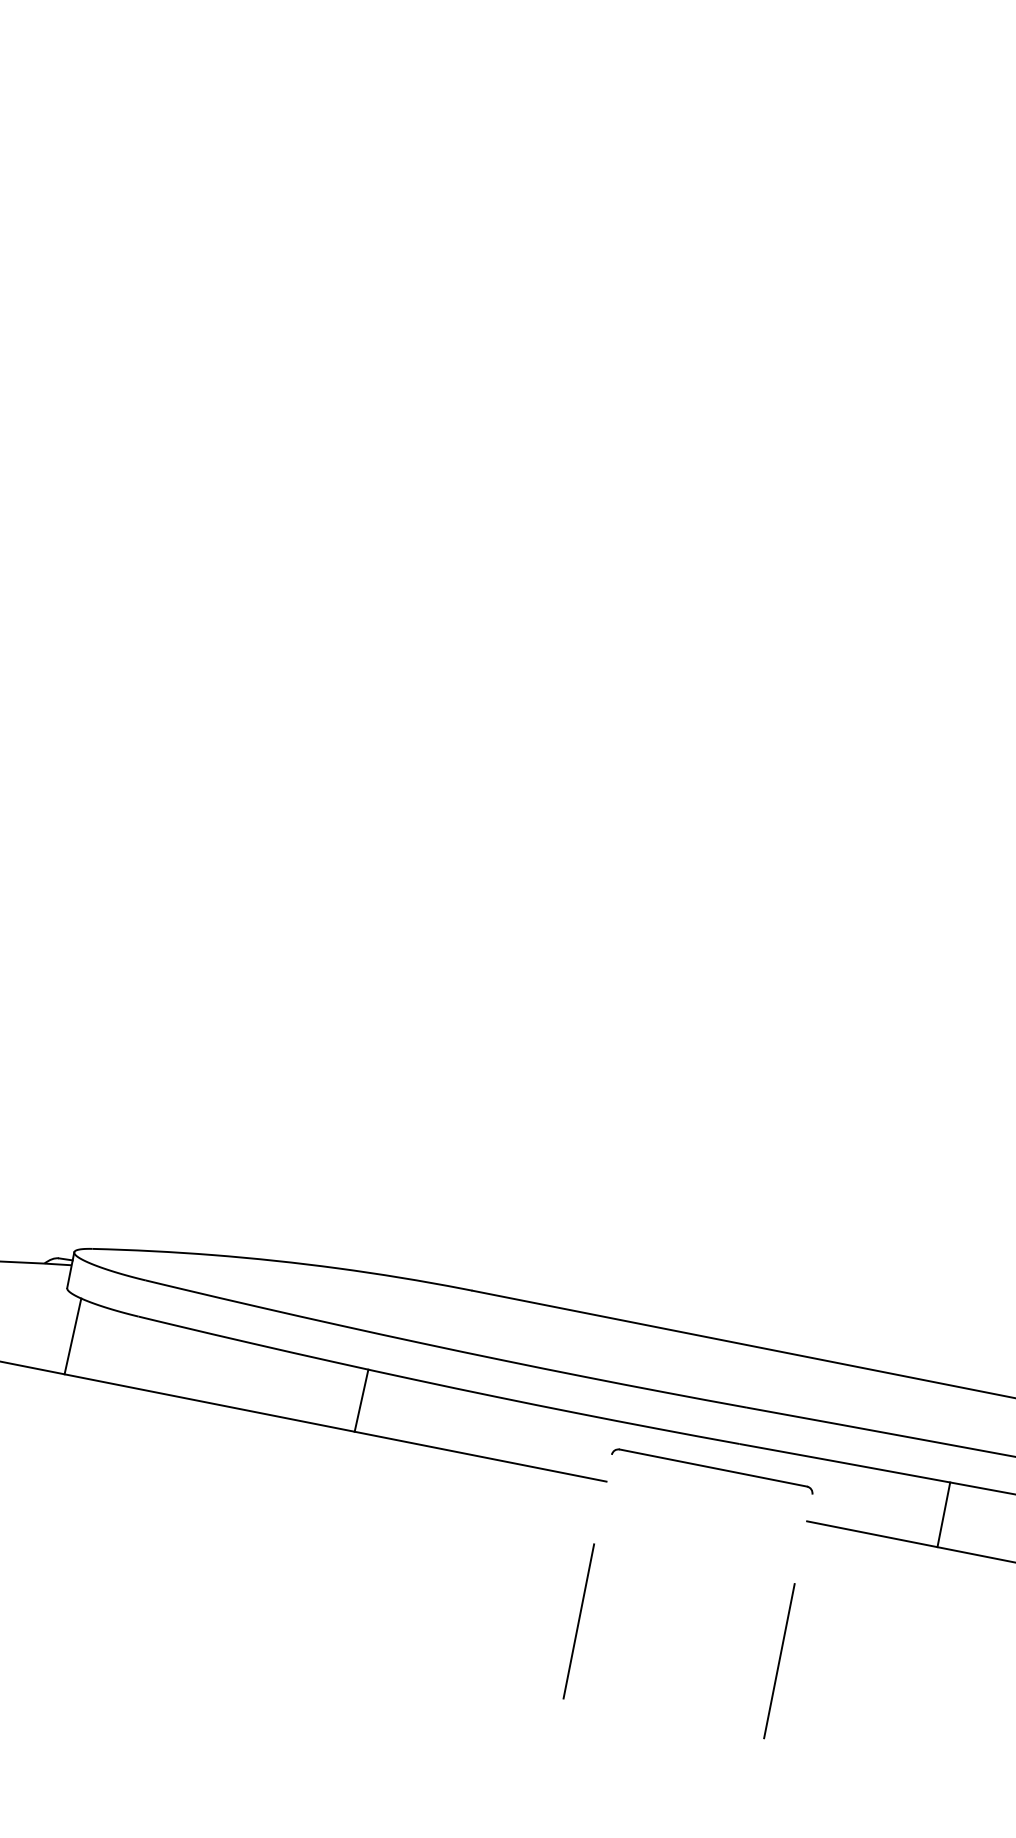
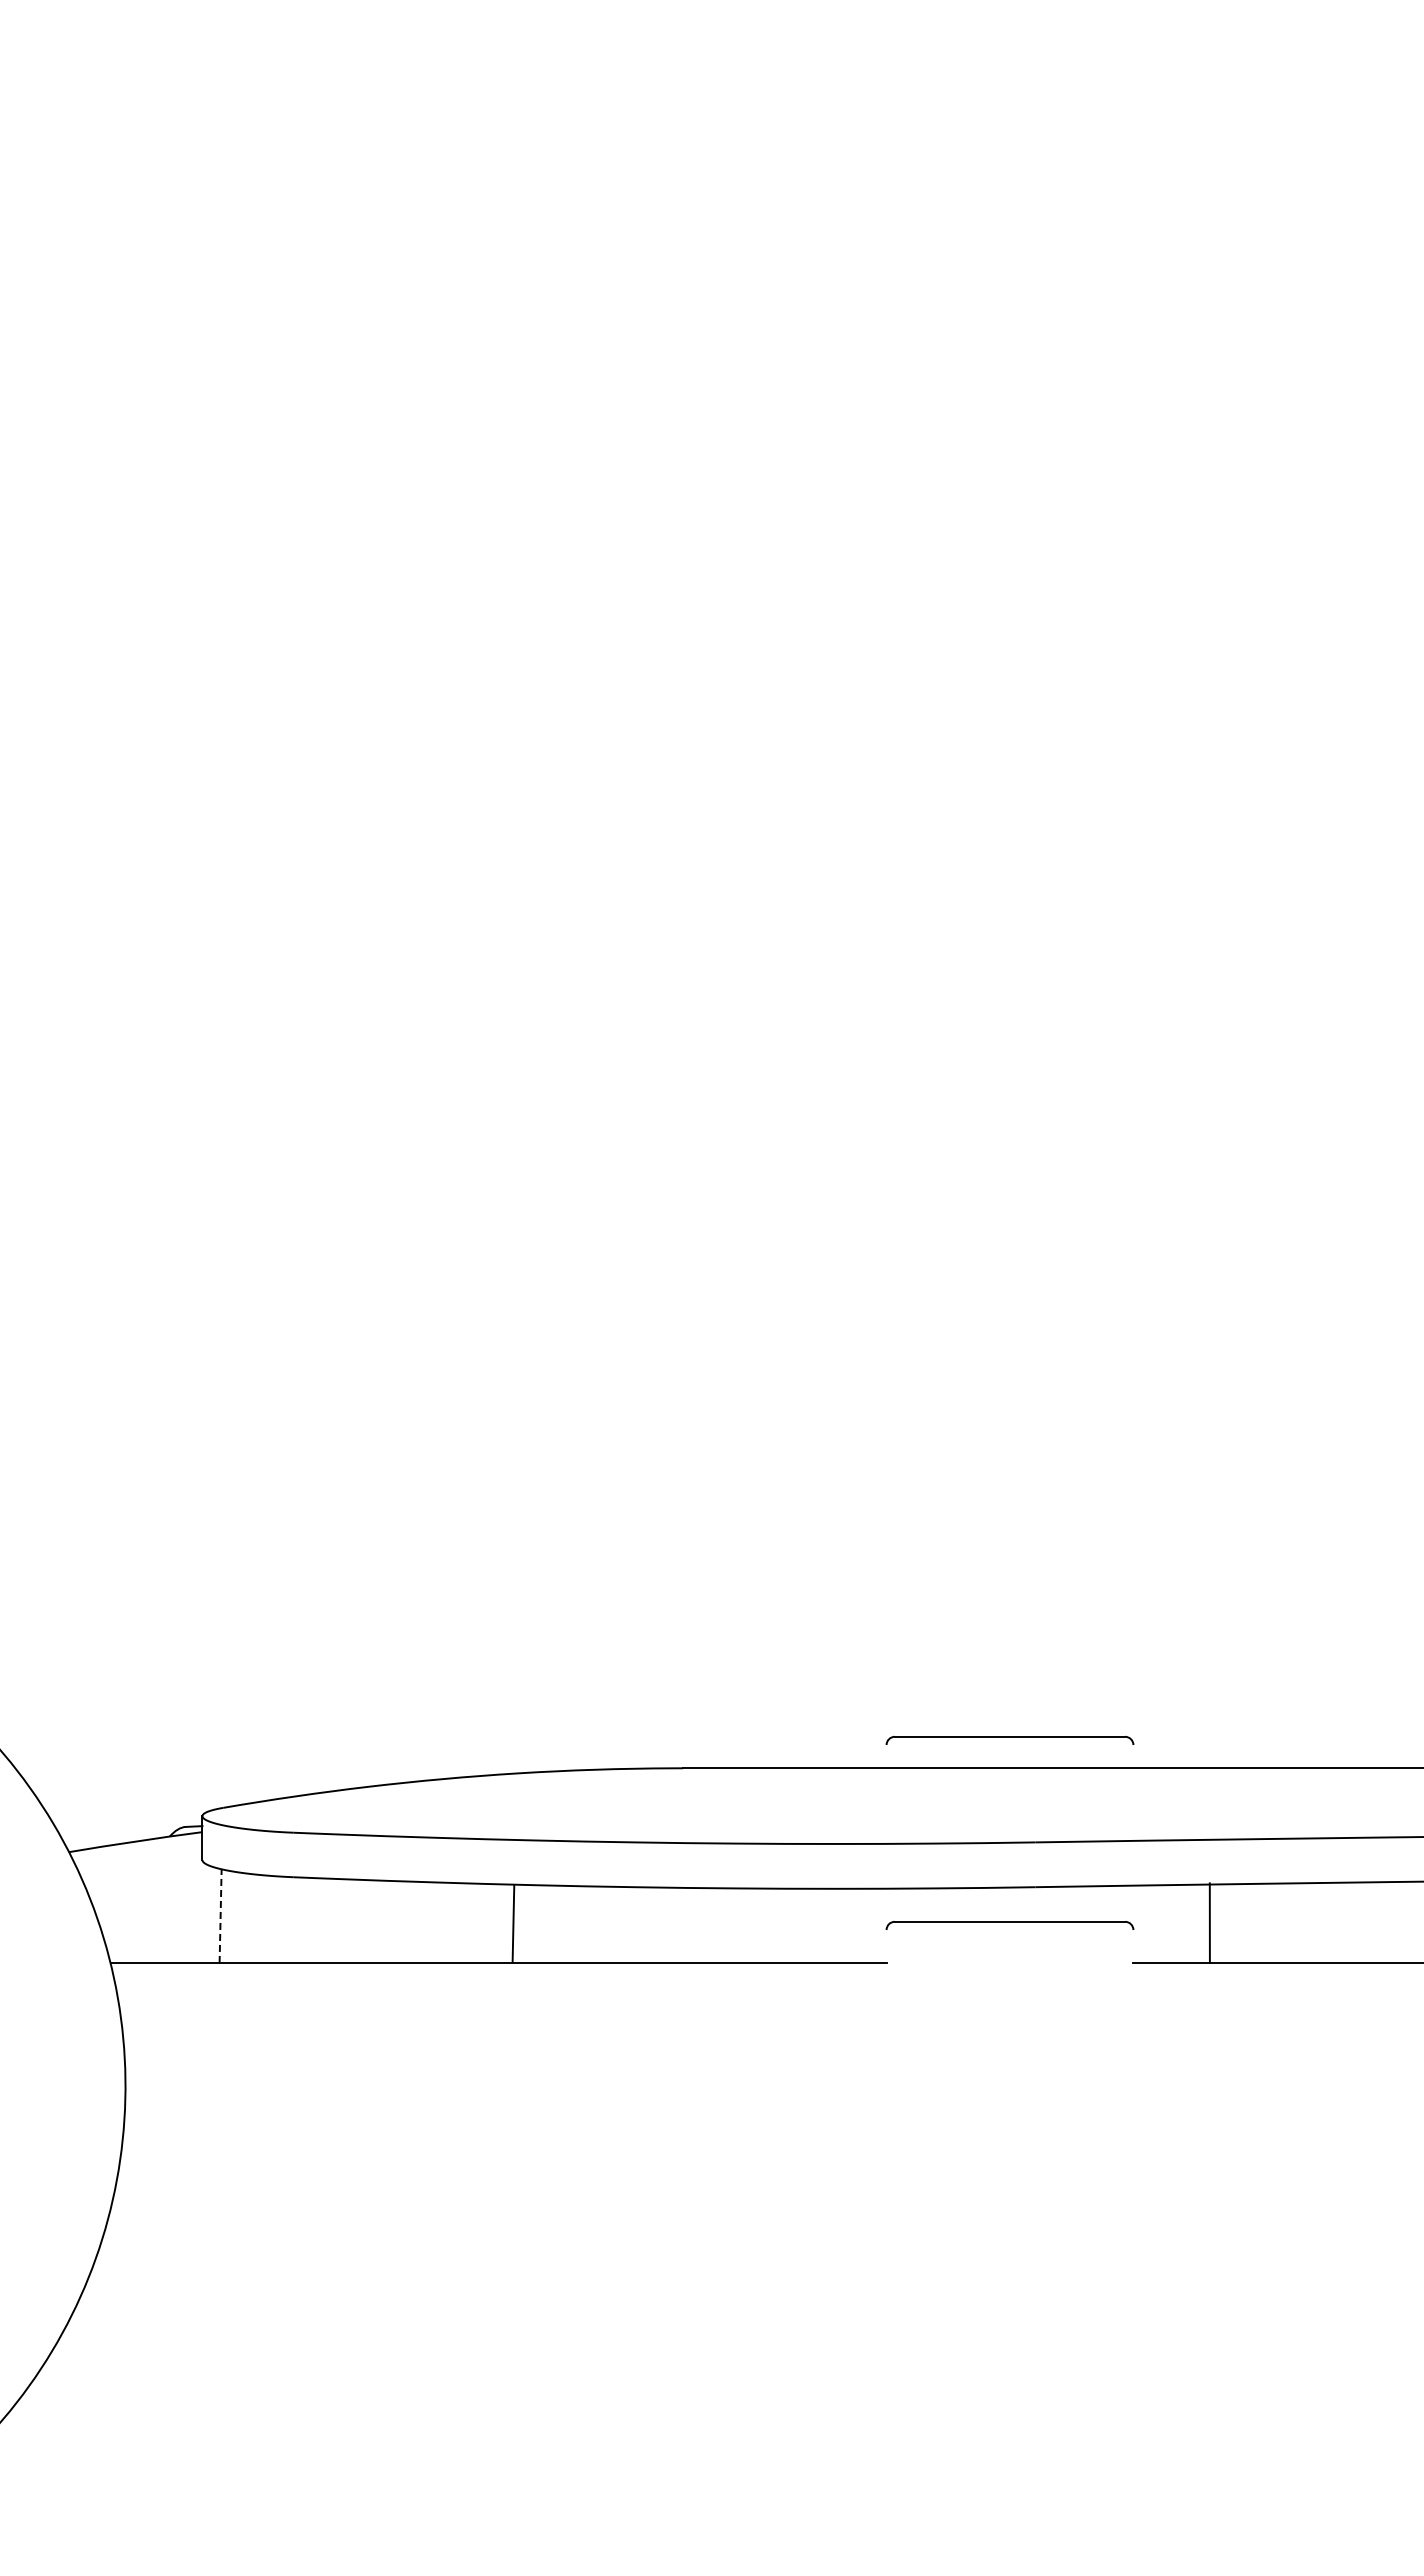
part: (742, 1320) -> (1009, 1740), added
line: (72, 1336) -> (220, 1916), solid -> dashed
line: (361, 1400) -> (513, 1923), moved
line: (943, 1514) -> (1209, 1922), moved
line: (578, 1621) -> (886, 2134), removed
line: (779, 1660) -> (1133, 2134), removed

